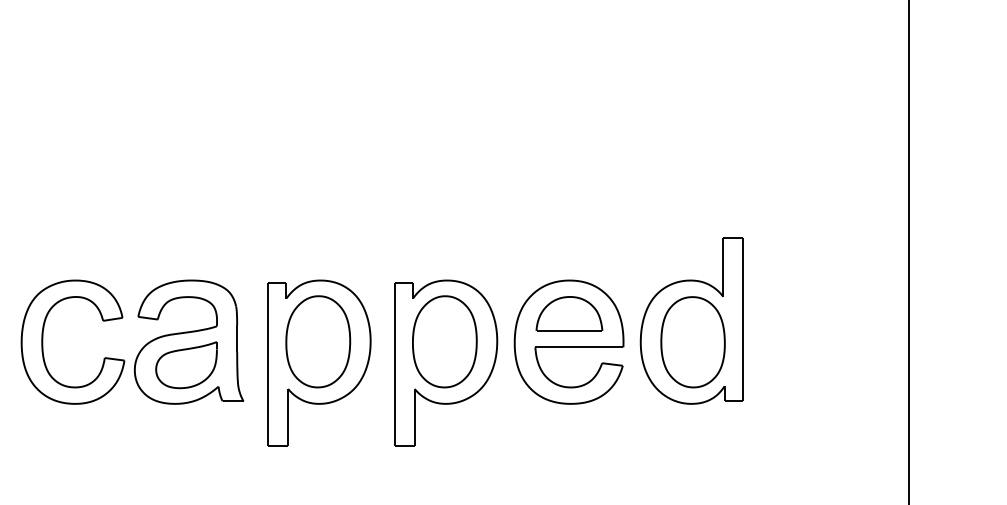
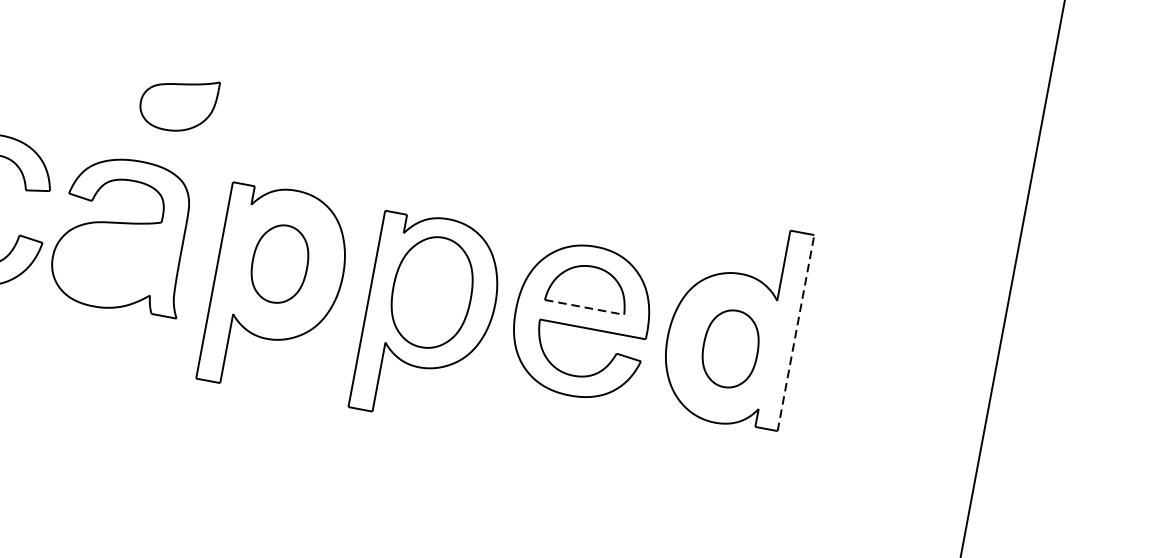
line: (743, 319) -> (796, 332), solid -> dashed
line: (569, 330) -> (584, 306), solid -> dashed
part: (318, 341) -> (280, 263), size x0.7
part: (692, 342) -> (729, 349), size x0.7
part: (186, 365) -> (178, 103), moved

